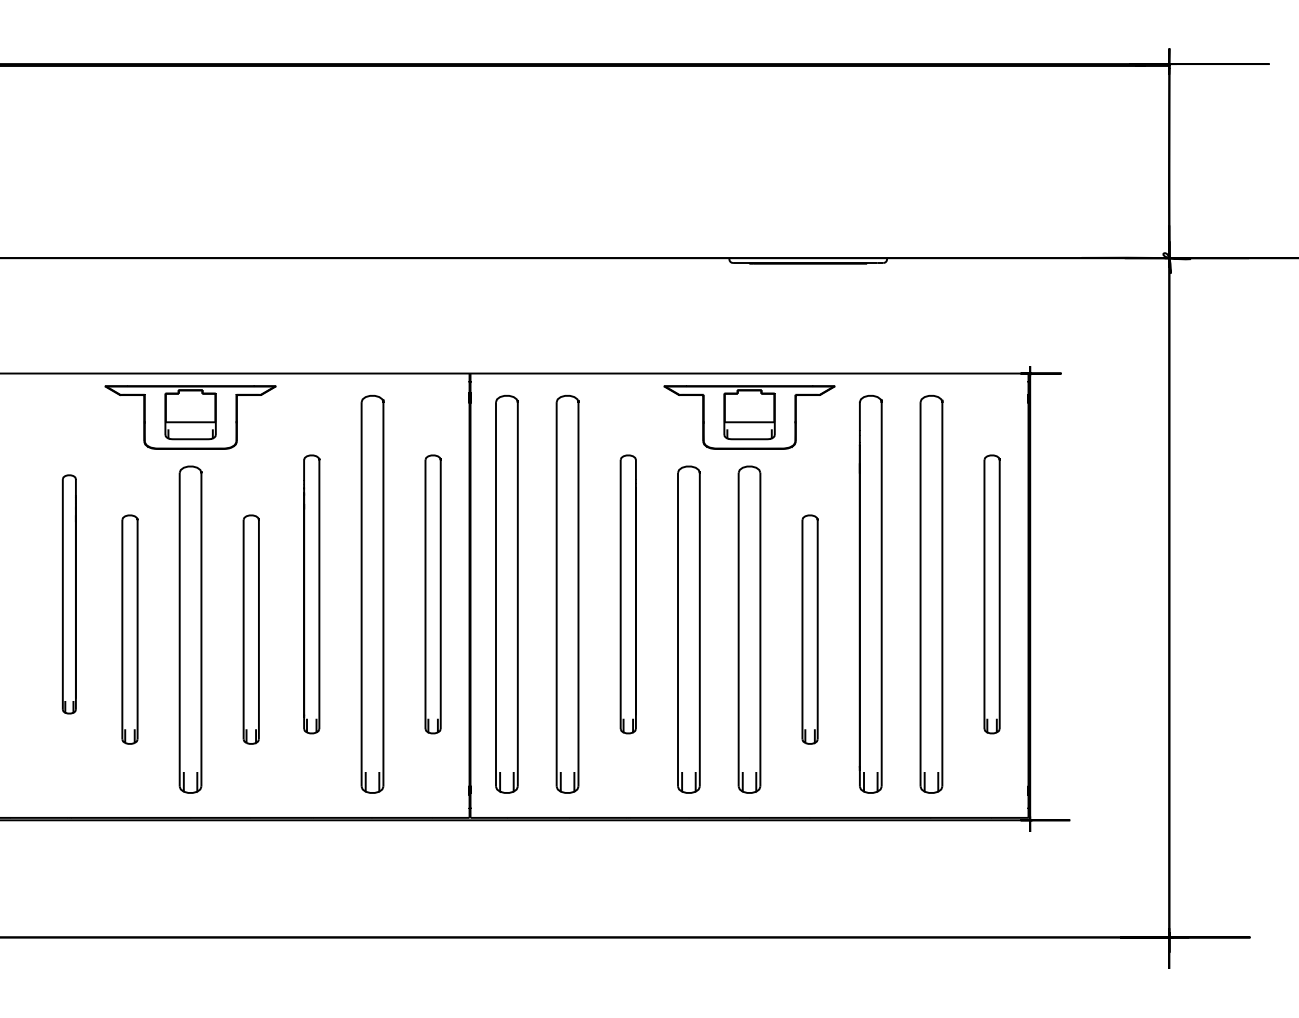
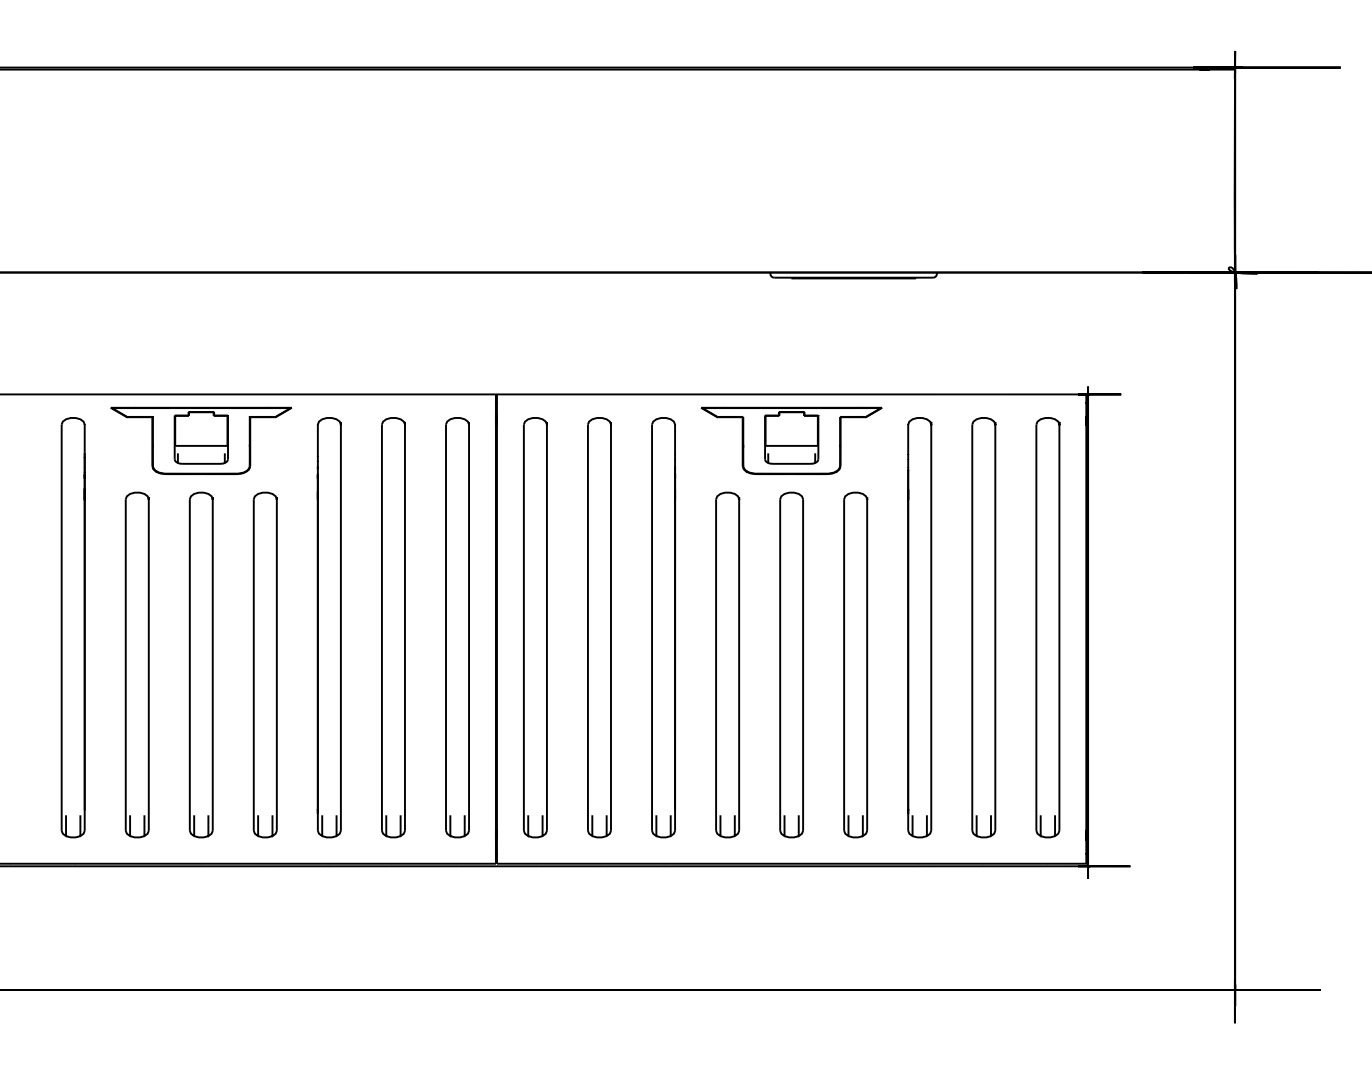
part: (69, 594) -> (73, 627), size x1.67
part: (311, 594) -> (329, 627), size x1.43
part: (432, 594) -> (456, 627), size x1.43
part: (628, 594) -> (663, 627), size x1.43
part: (991, 594) -> (1047, 627), size x1.43
part: (129, 629) -> (136, 664), size x1.43
part: (251, 629) -> (265, 664), size x1.43
part: (809, 629) -> (854, 664), size x1.43

